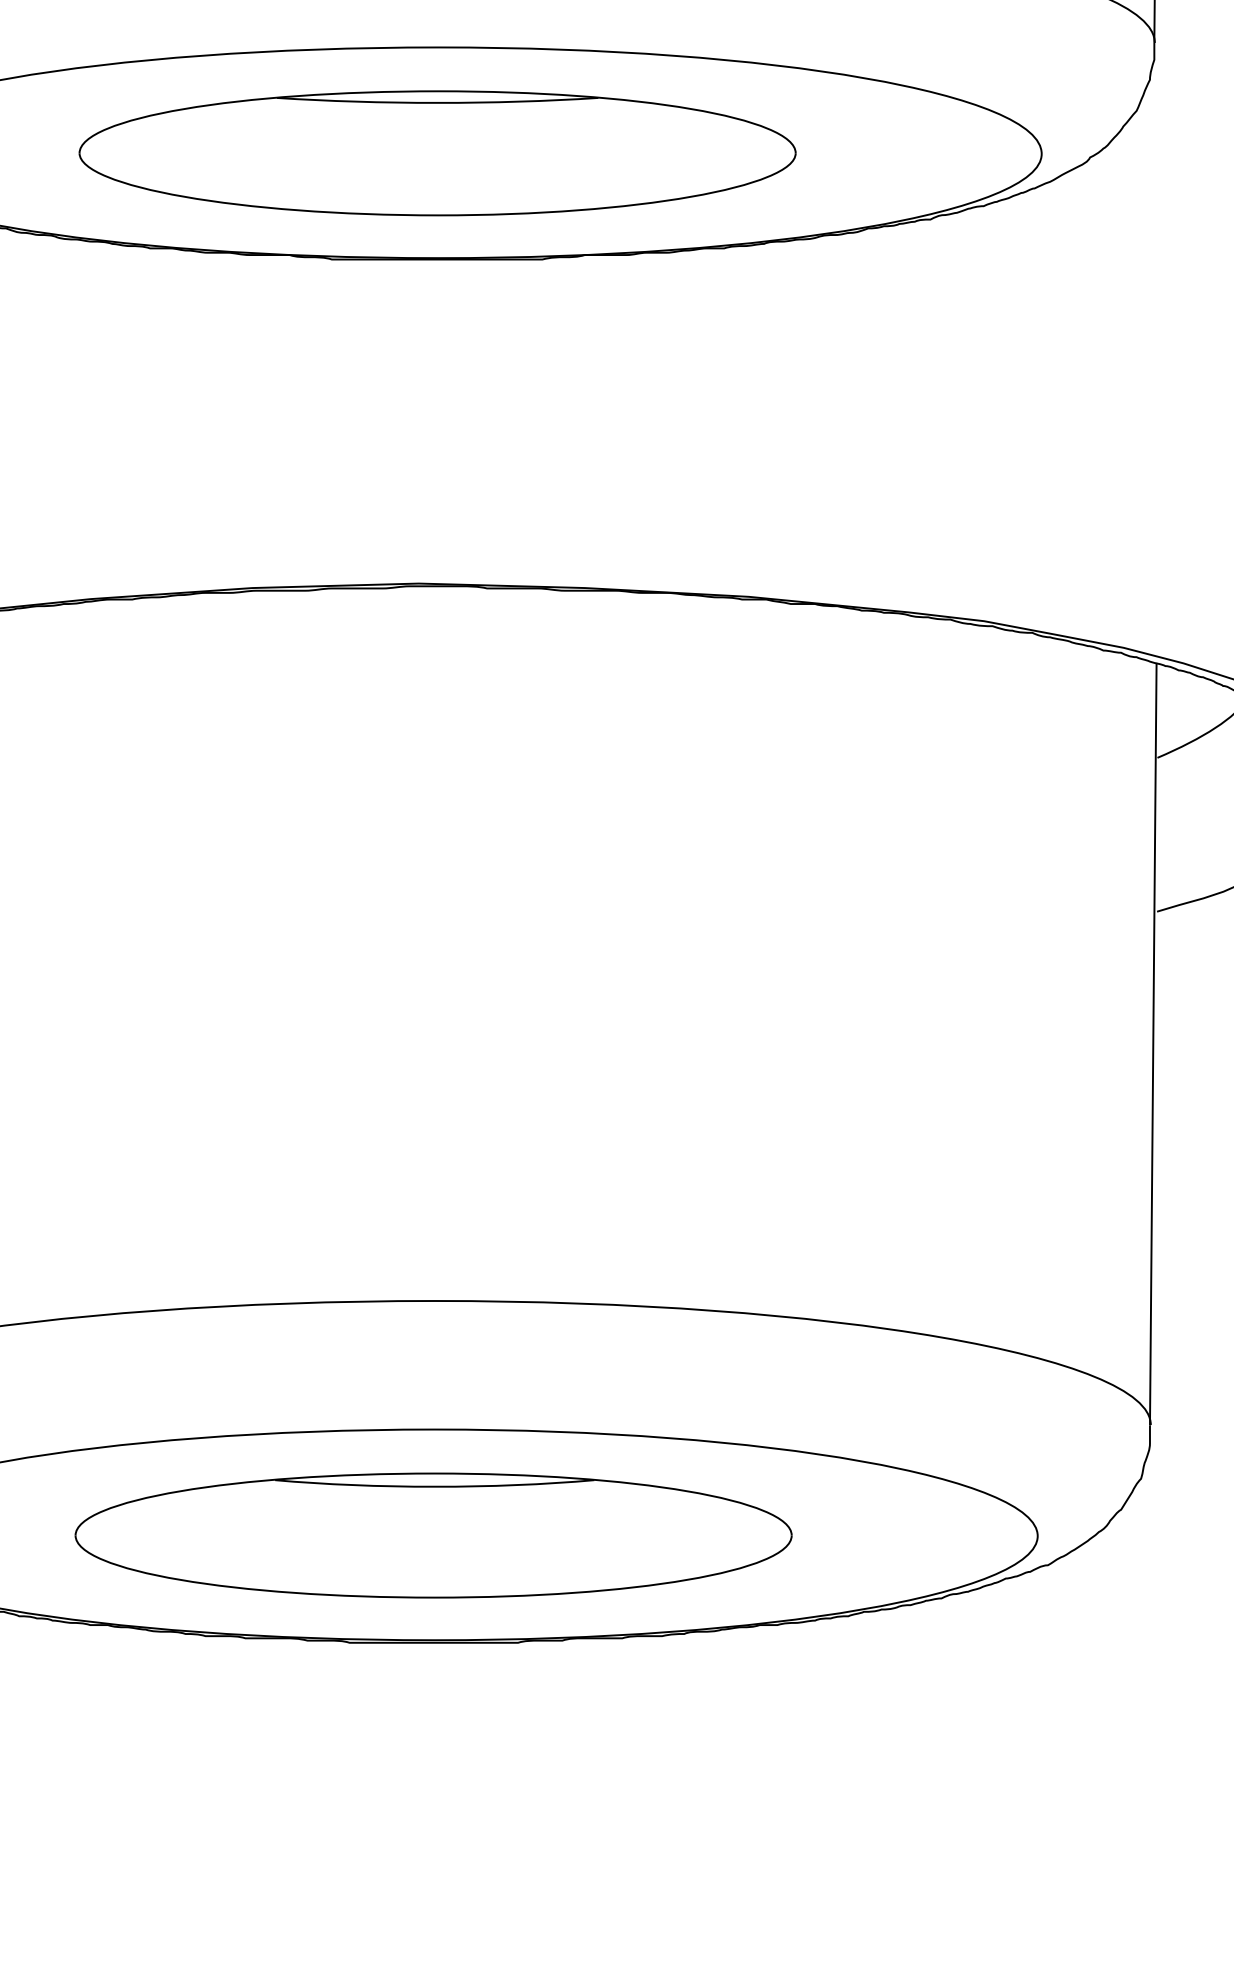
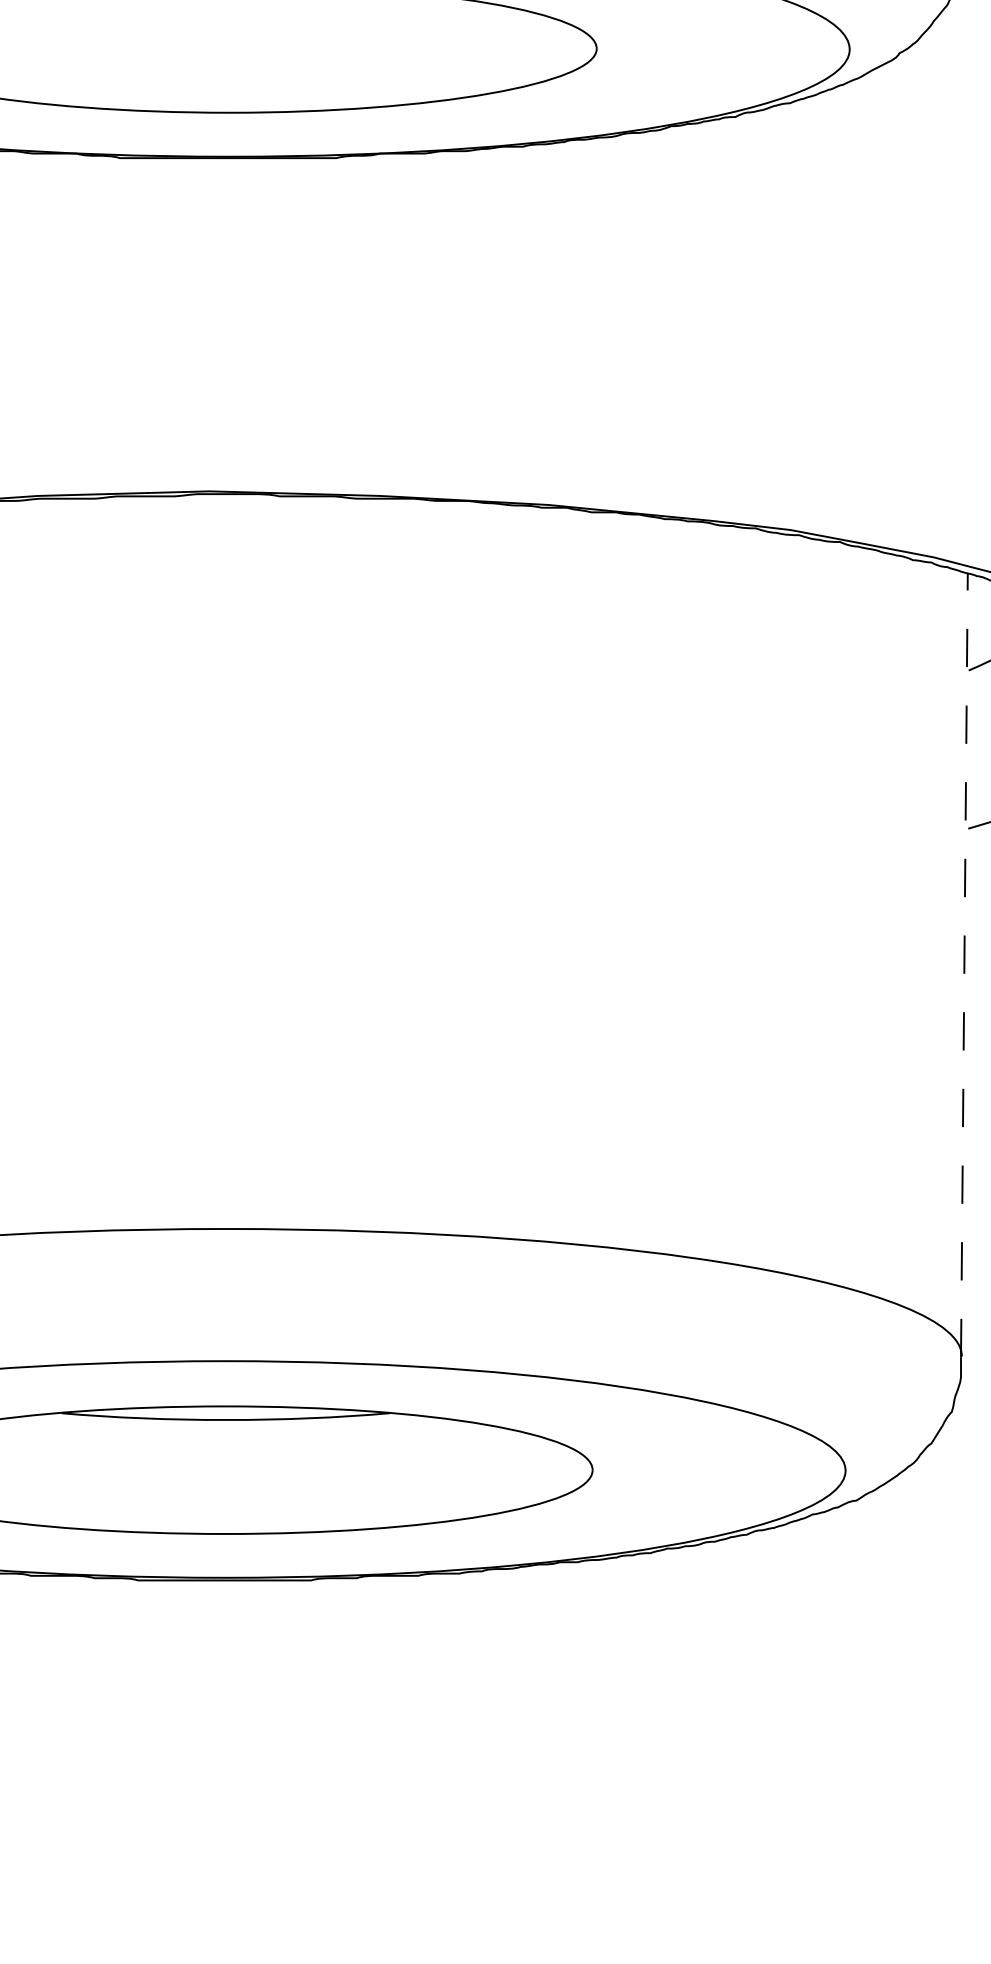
line: (1153, 1043) -> (964, 964), solid -> dashed

